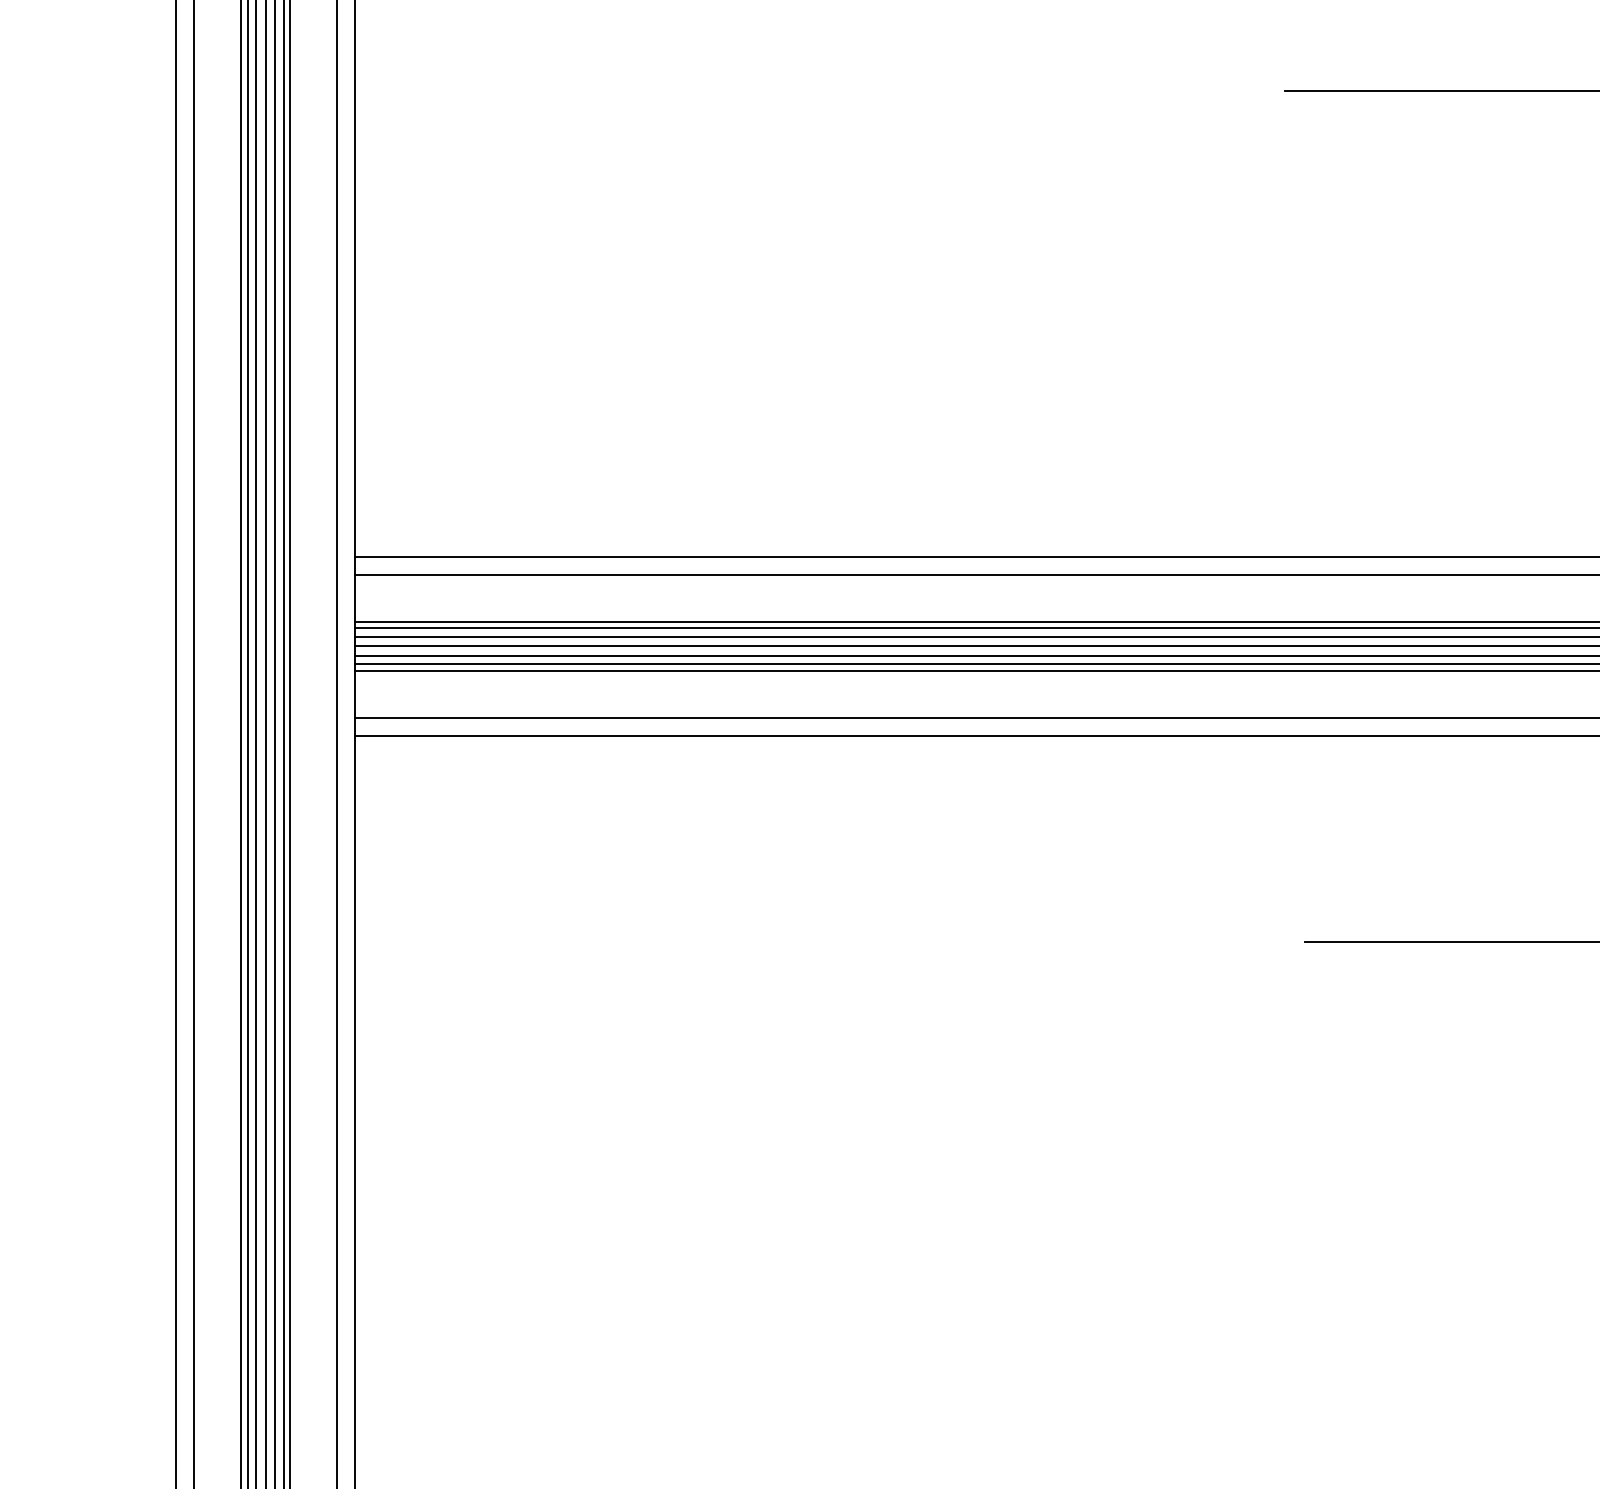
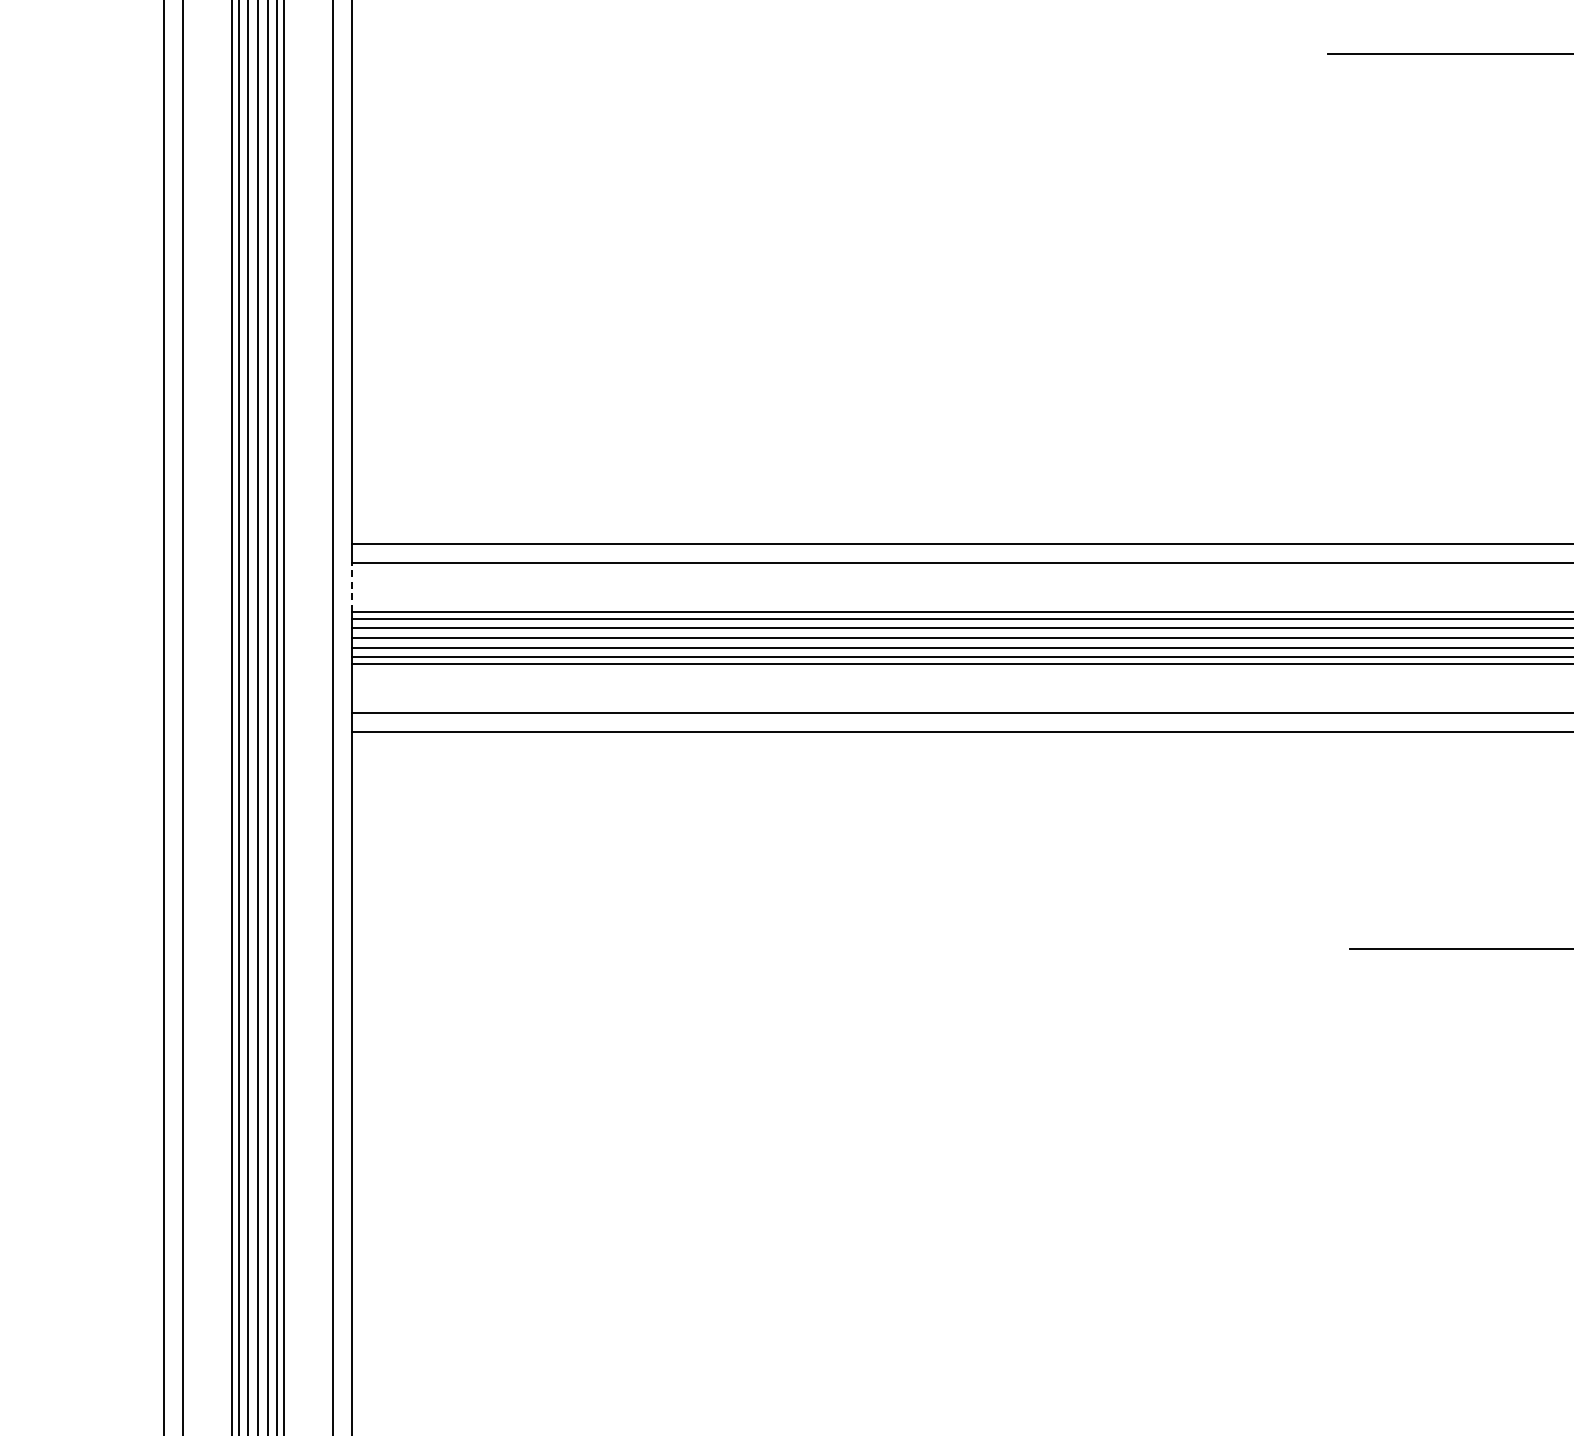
line: (355, 598) -> (352, 587), solid -> dashed

